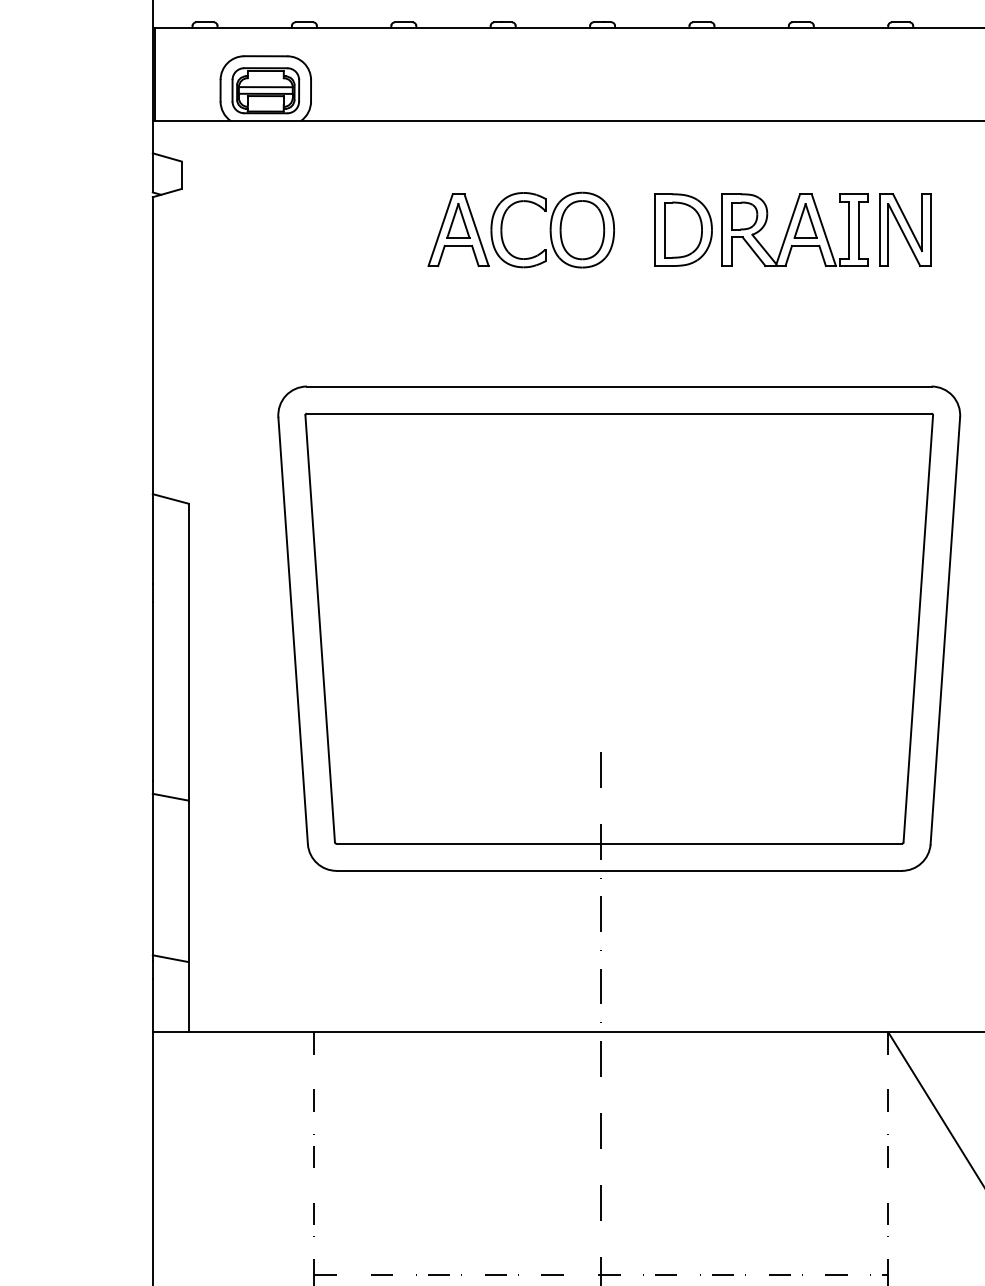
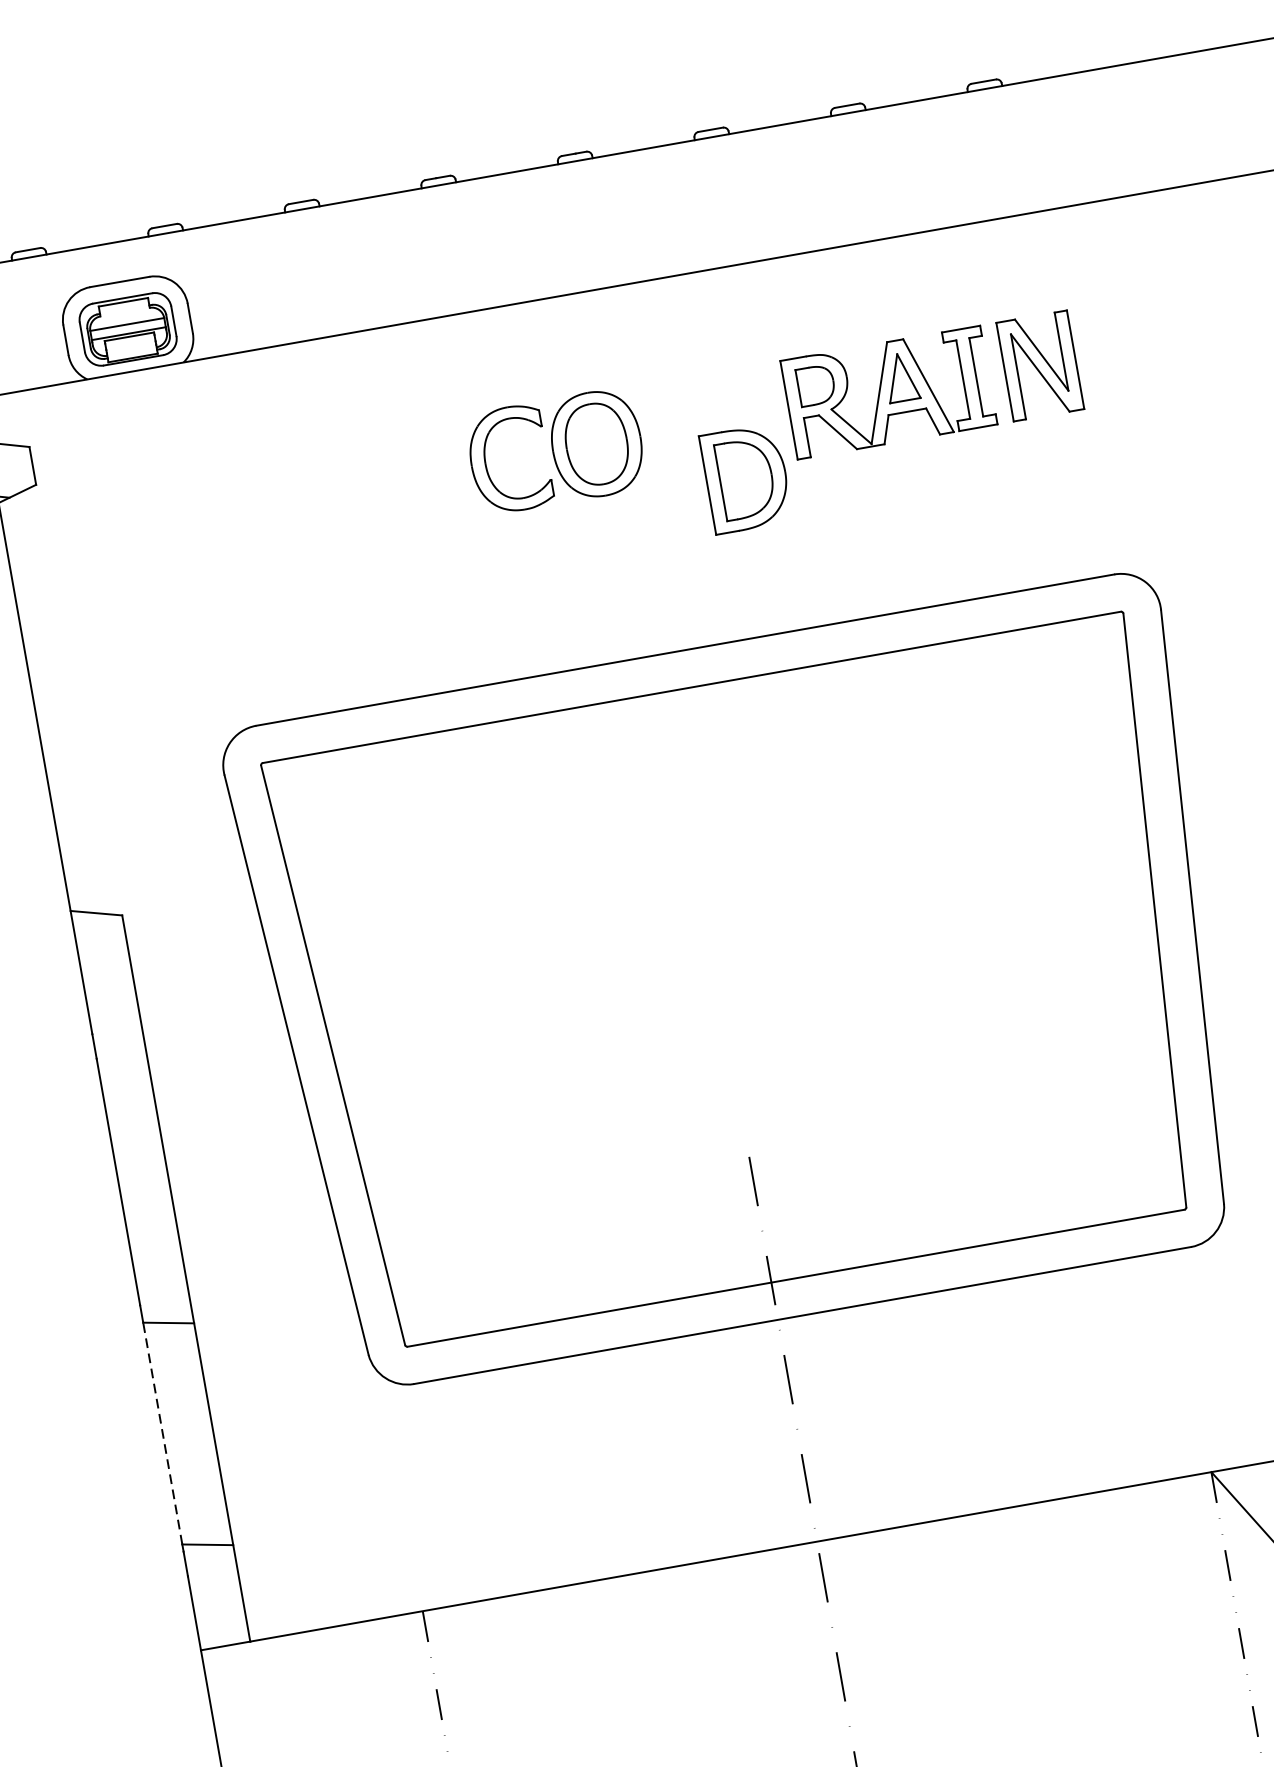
part: (458, 229) -> (426, 473), removed
part: (683, 229) -> (745, 477), moved
line: (152, 874) -> (162, 1433), solid -> dashed

